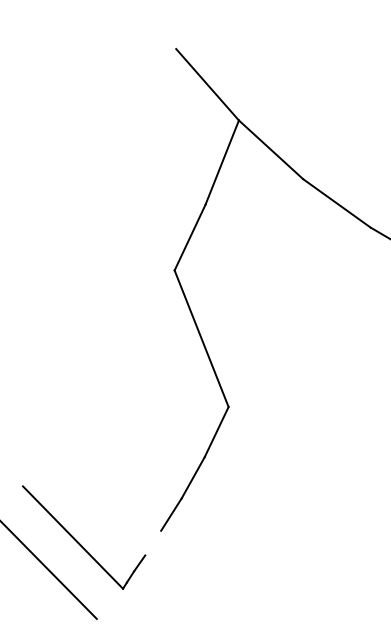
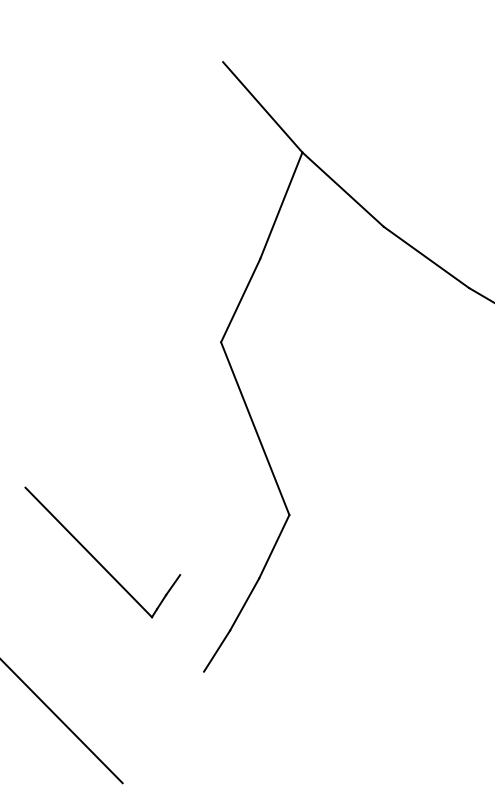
part: (79, 542) -> (96, 558), moved

